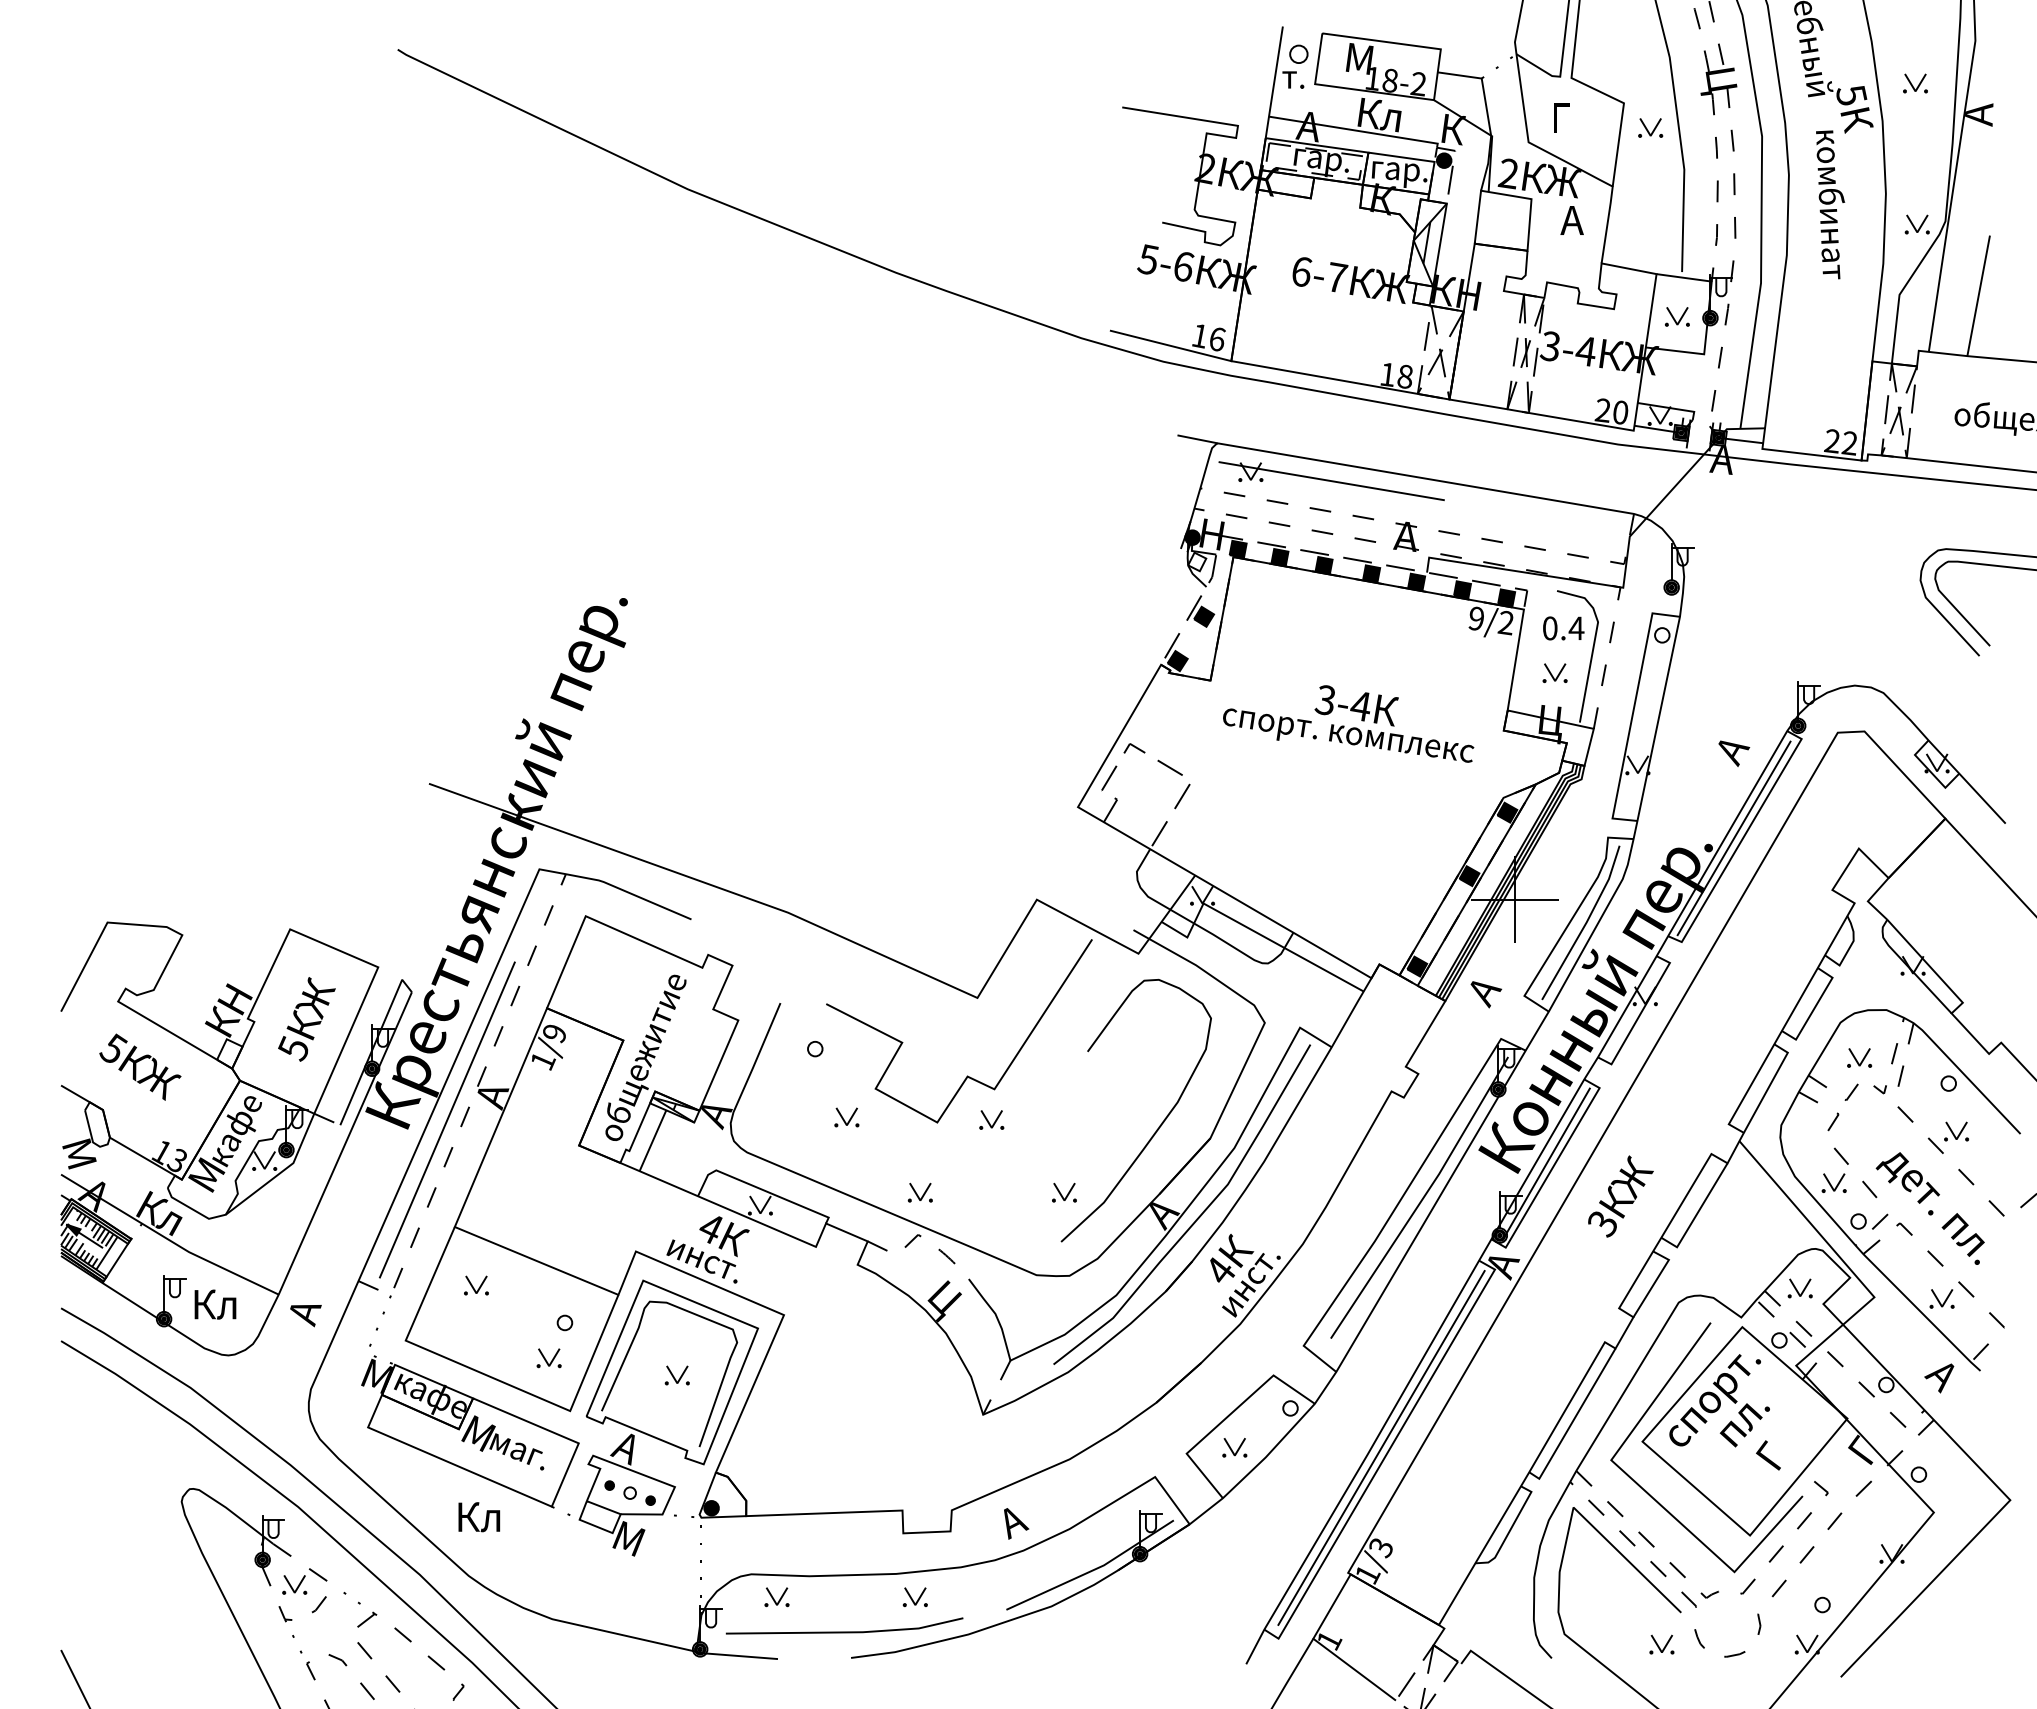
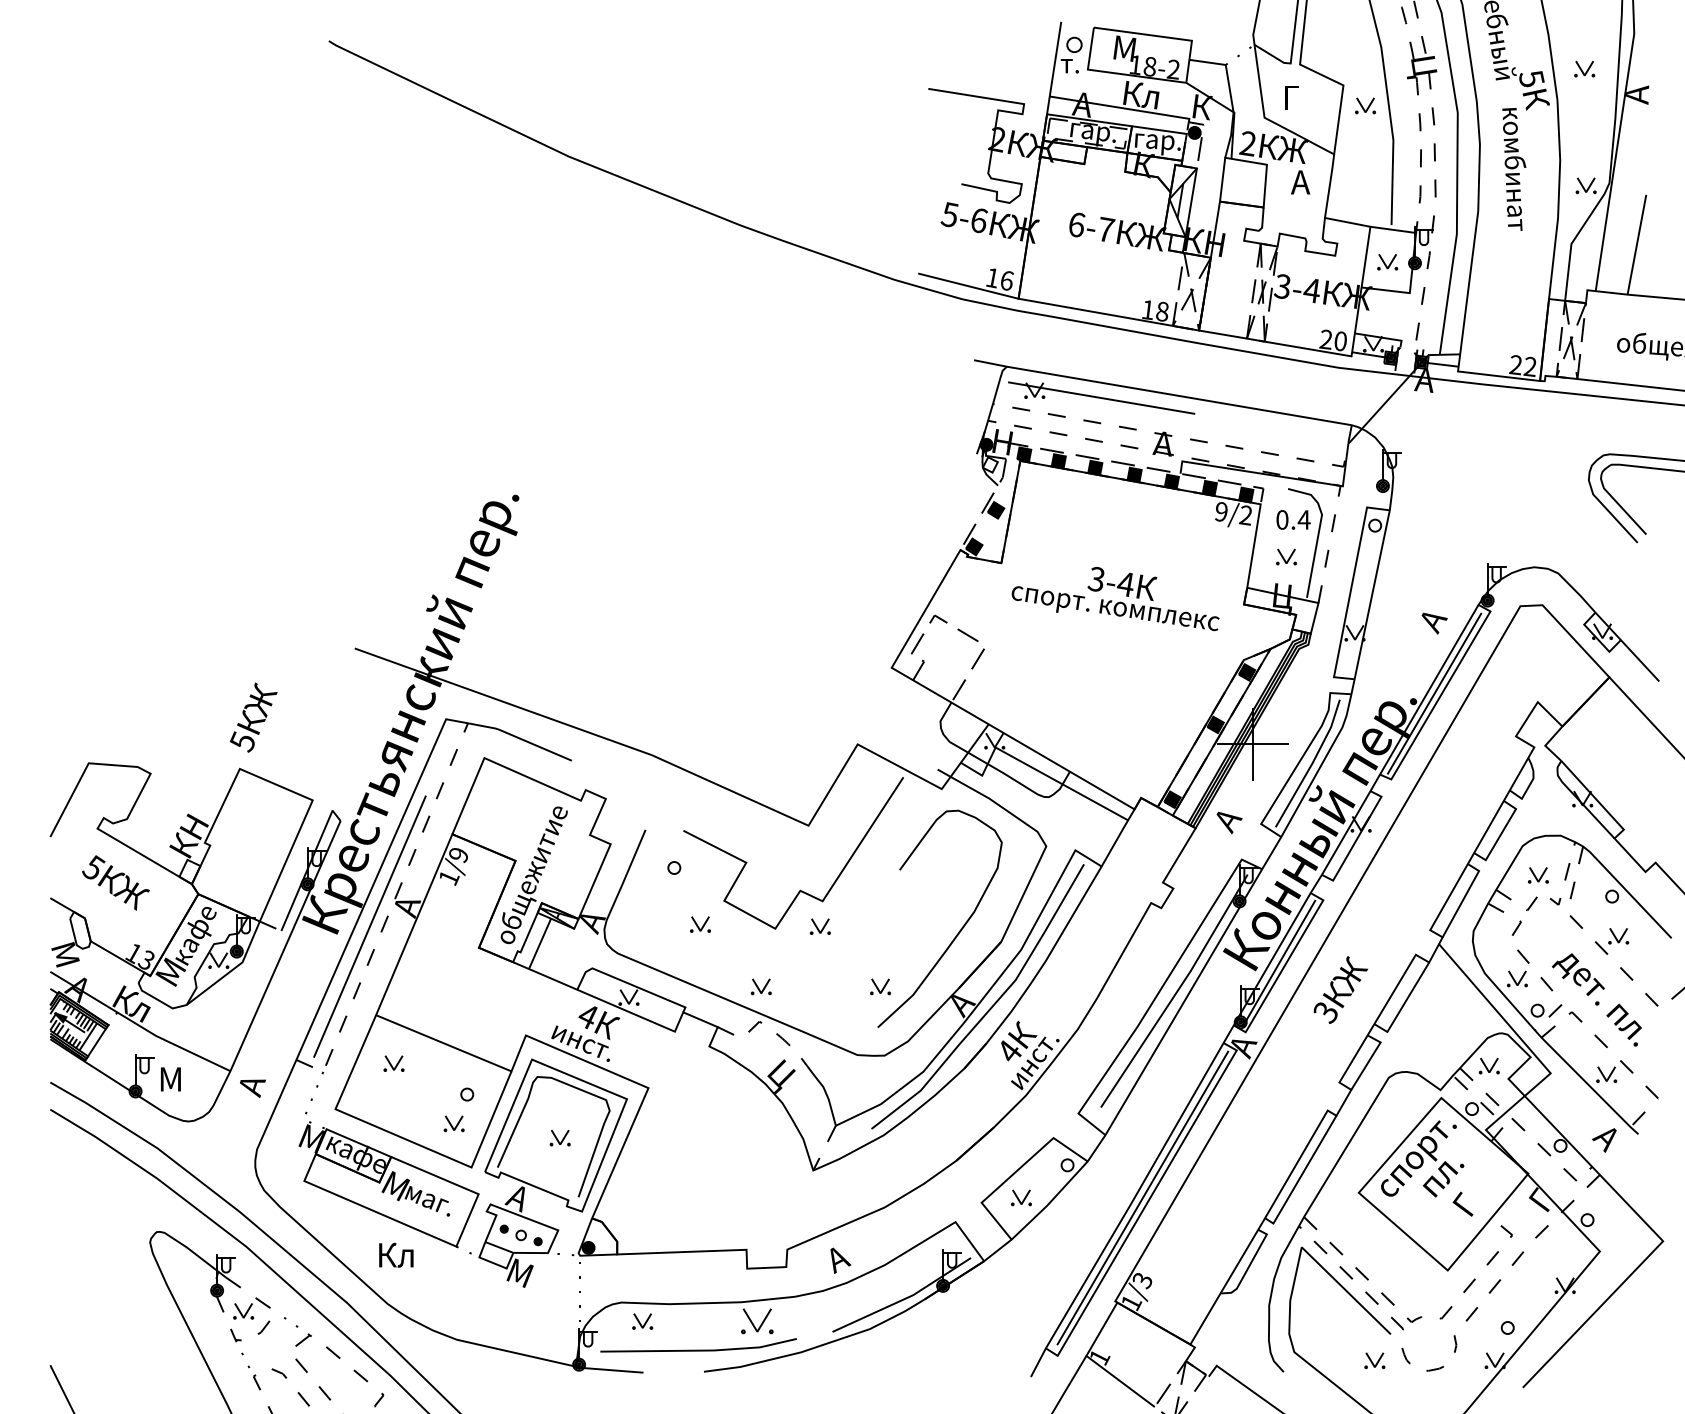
text: (306, 1019) -> (253, 717), moved
text: (216, 1304) -> (178, 1079), Кл -> М
line: (1652, 1405) -> (1367, 1162), removed
part: (914, 1597) -> (756, 1321), size x1.6

